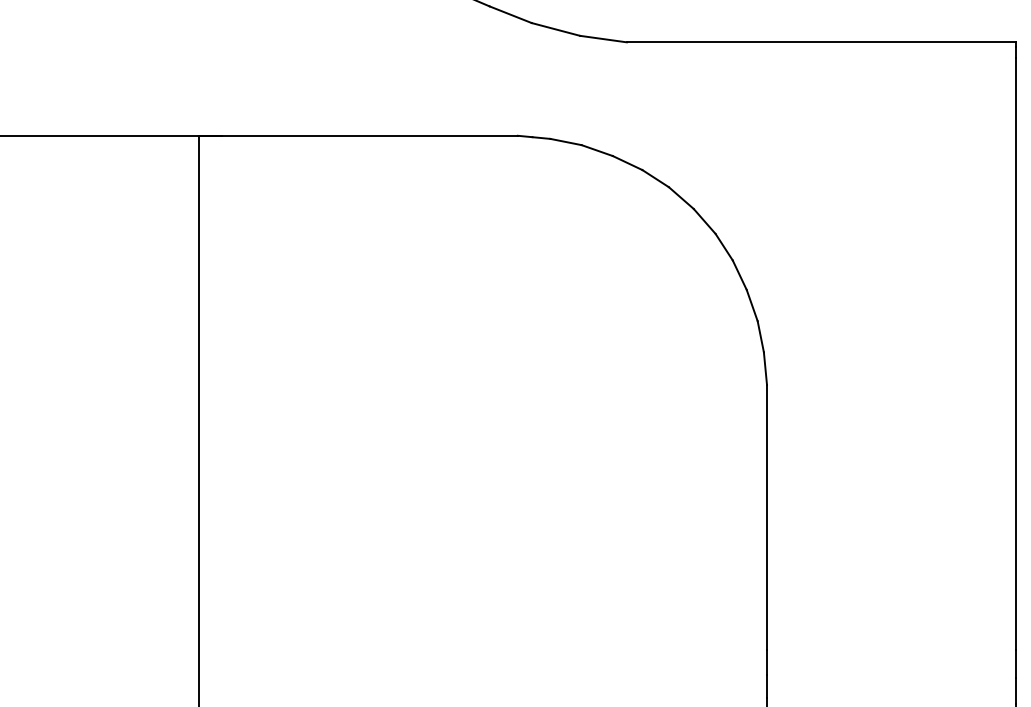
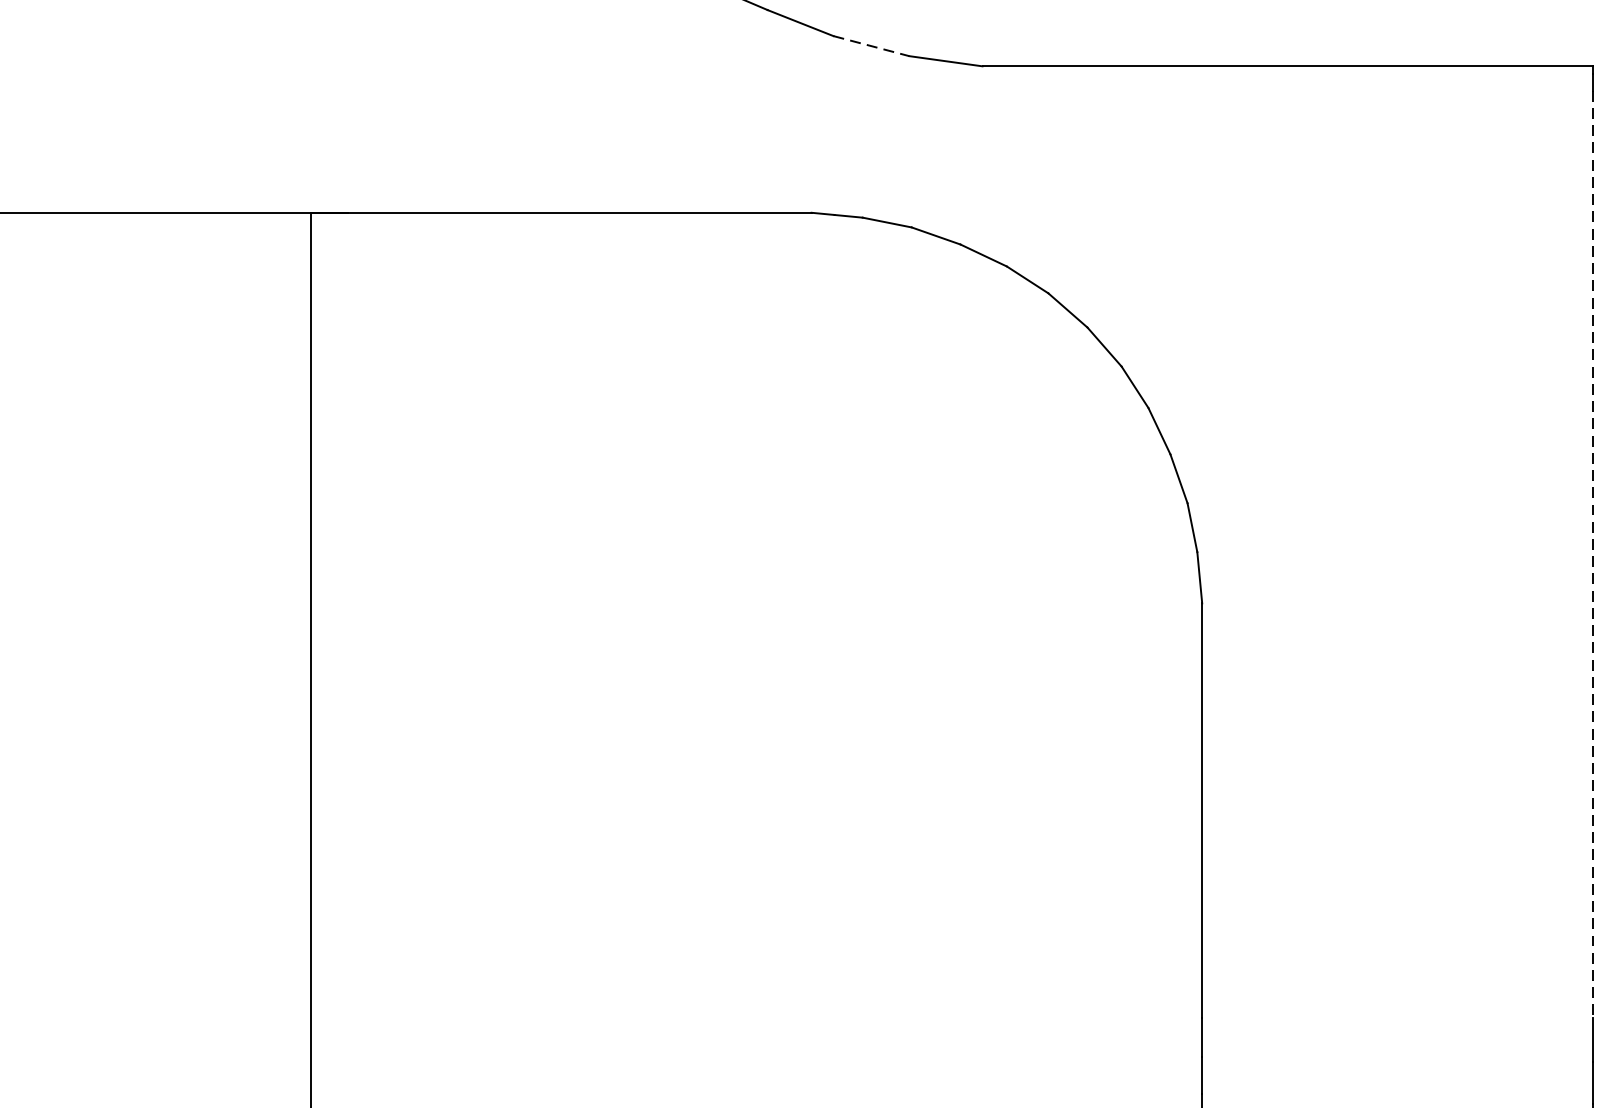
line: (556, 29) -> (872, 46), solid -> dashed
line: (1016, 353) -> (1593, 554), solid -> dashed

